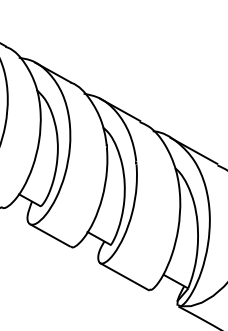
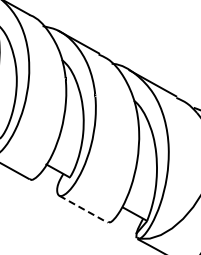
line: (124, 276) -> (83, 208), solid -> dashed

